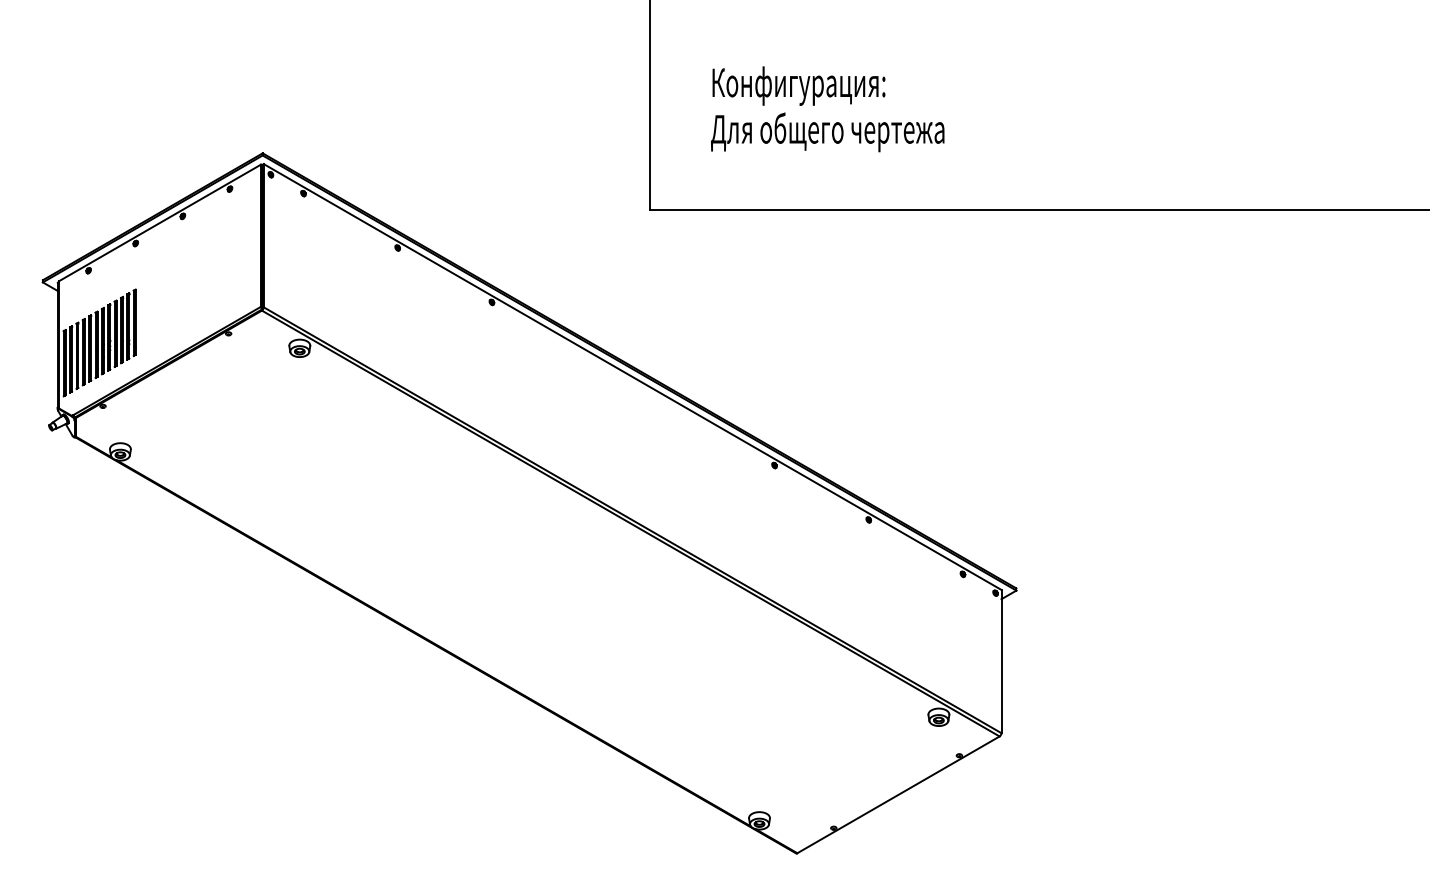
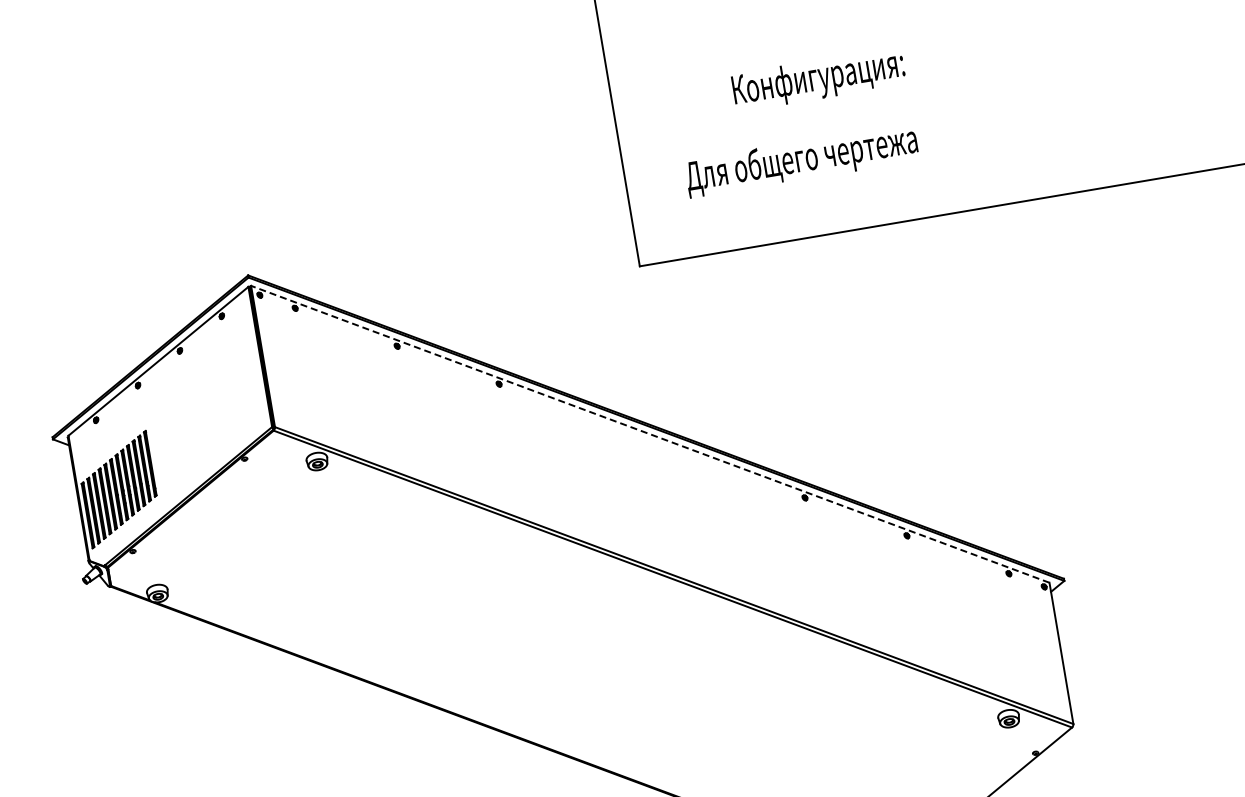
text: (798, 85) -> (818, 78), moved
line: (632, 377) -> (650, 434), solid -> dashed

